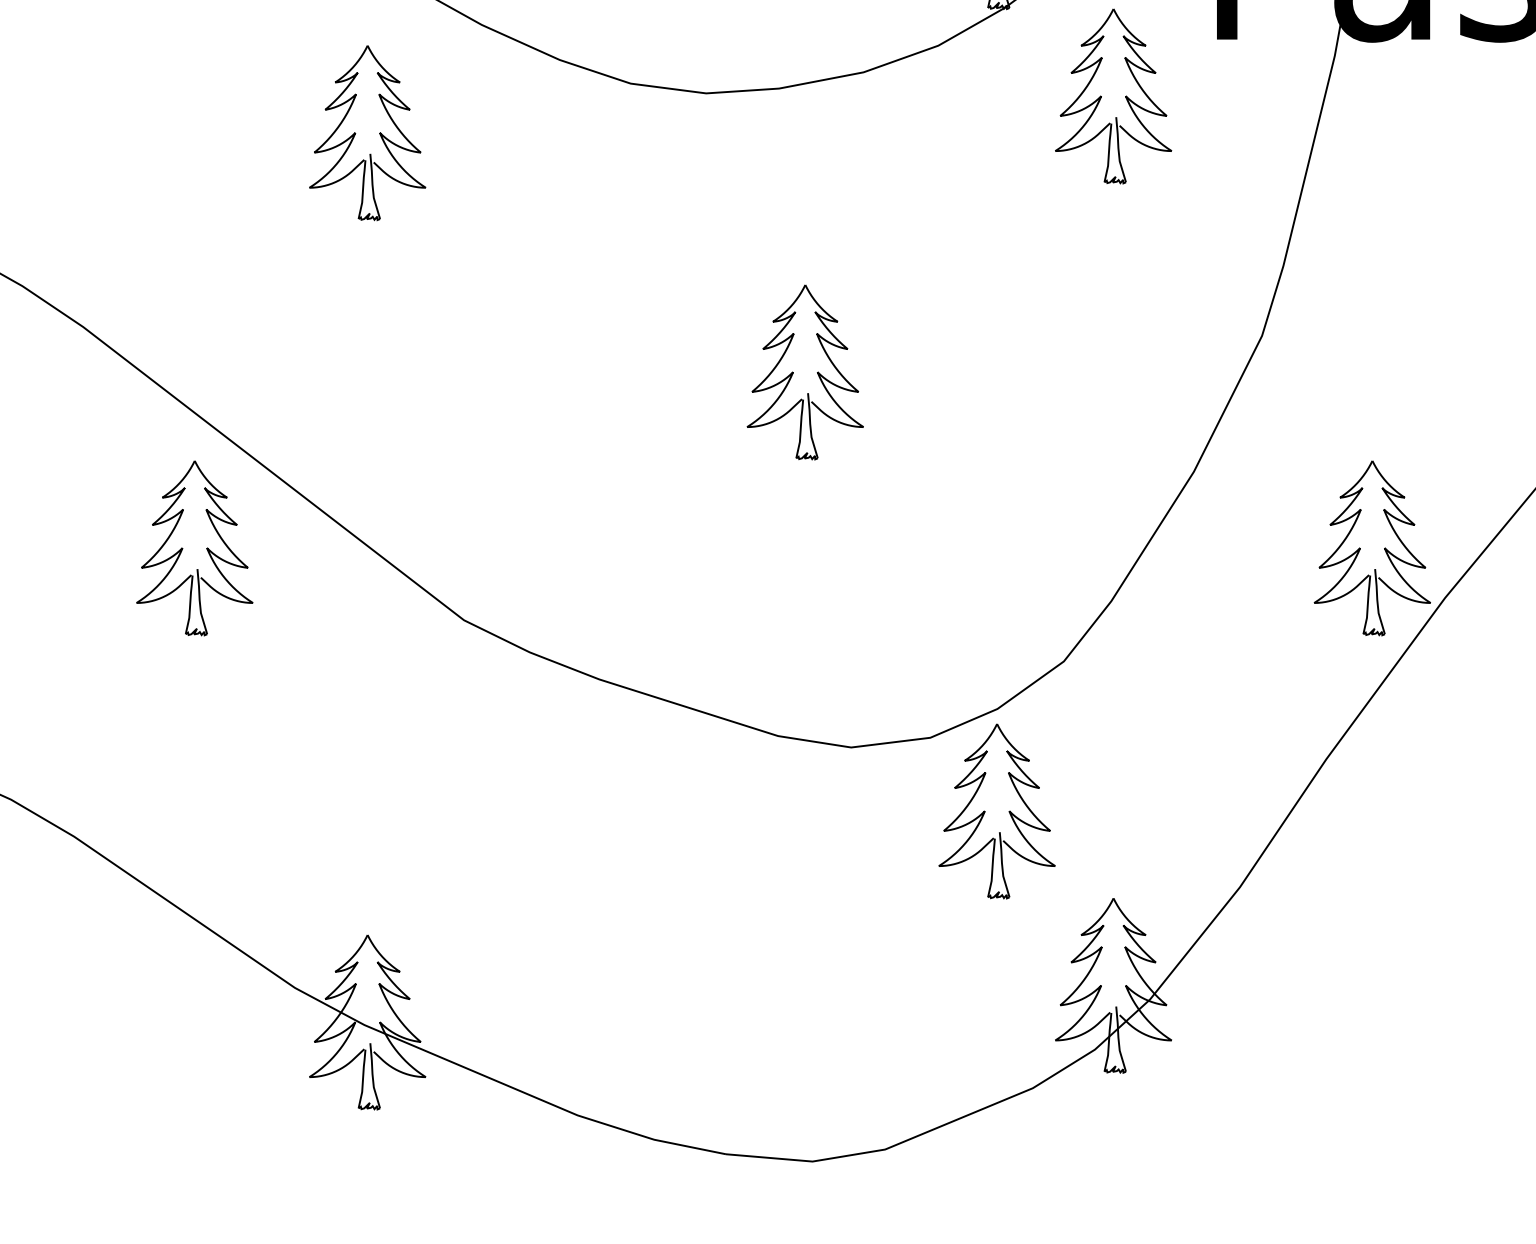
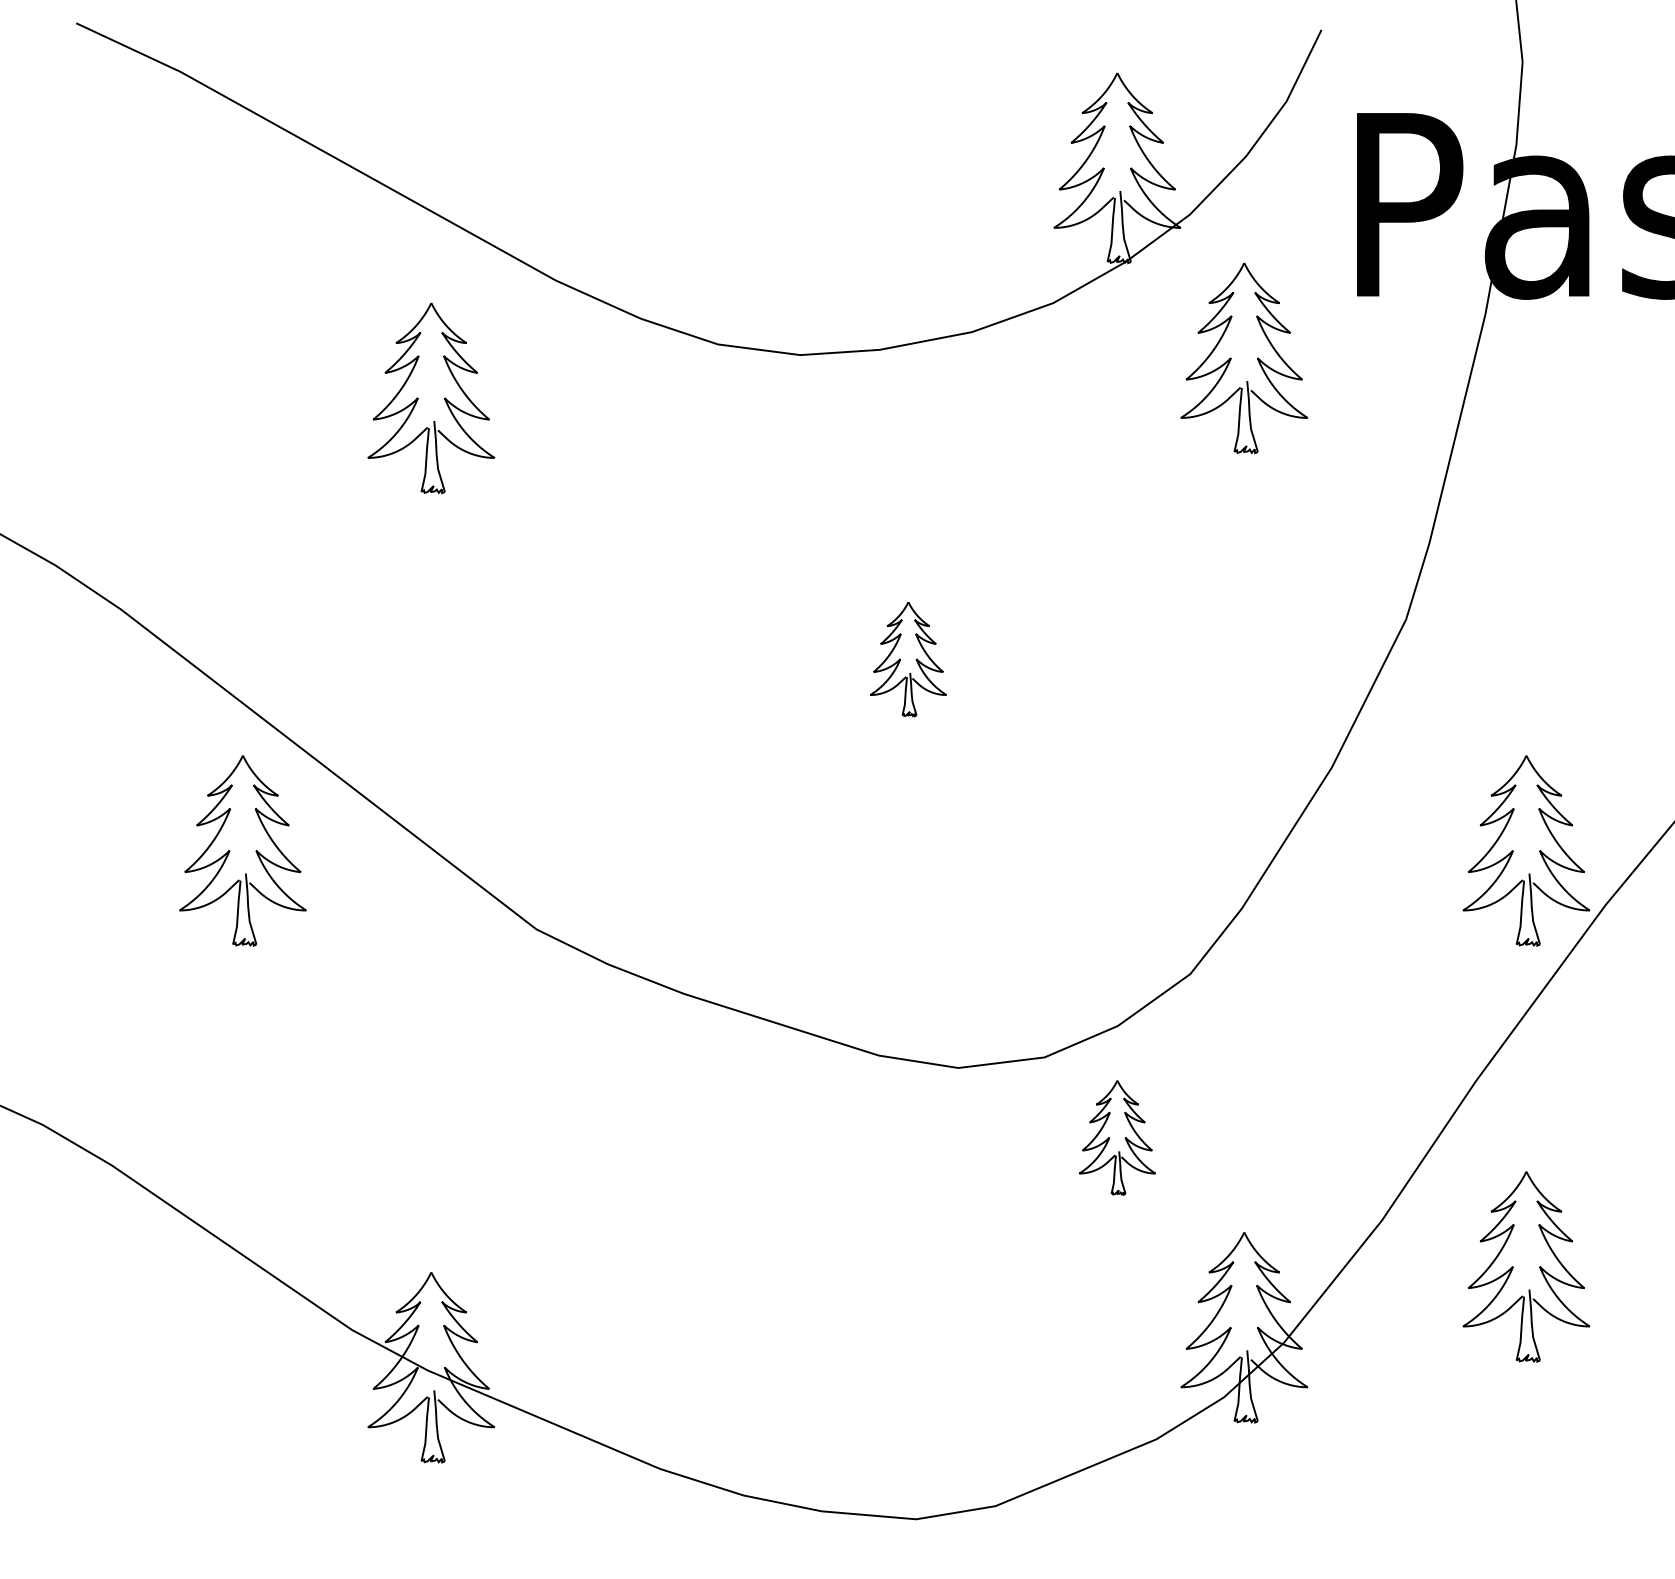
part: (805, 372) -> (908, 659), size x0.6
part: (997, 811) -> (1117, 1137), size x0.6
part: (1372, 929) -> (1526, 1266), added

